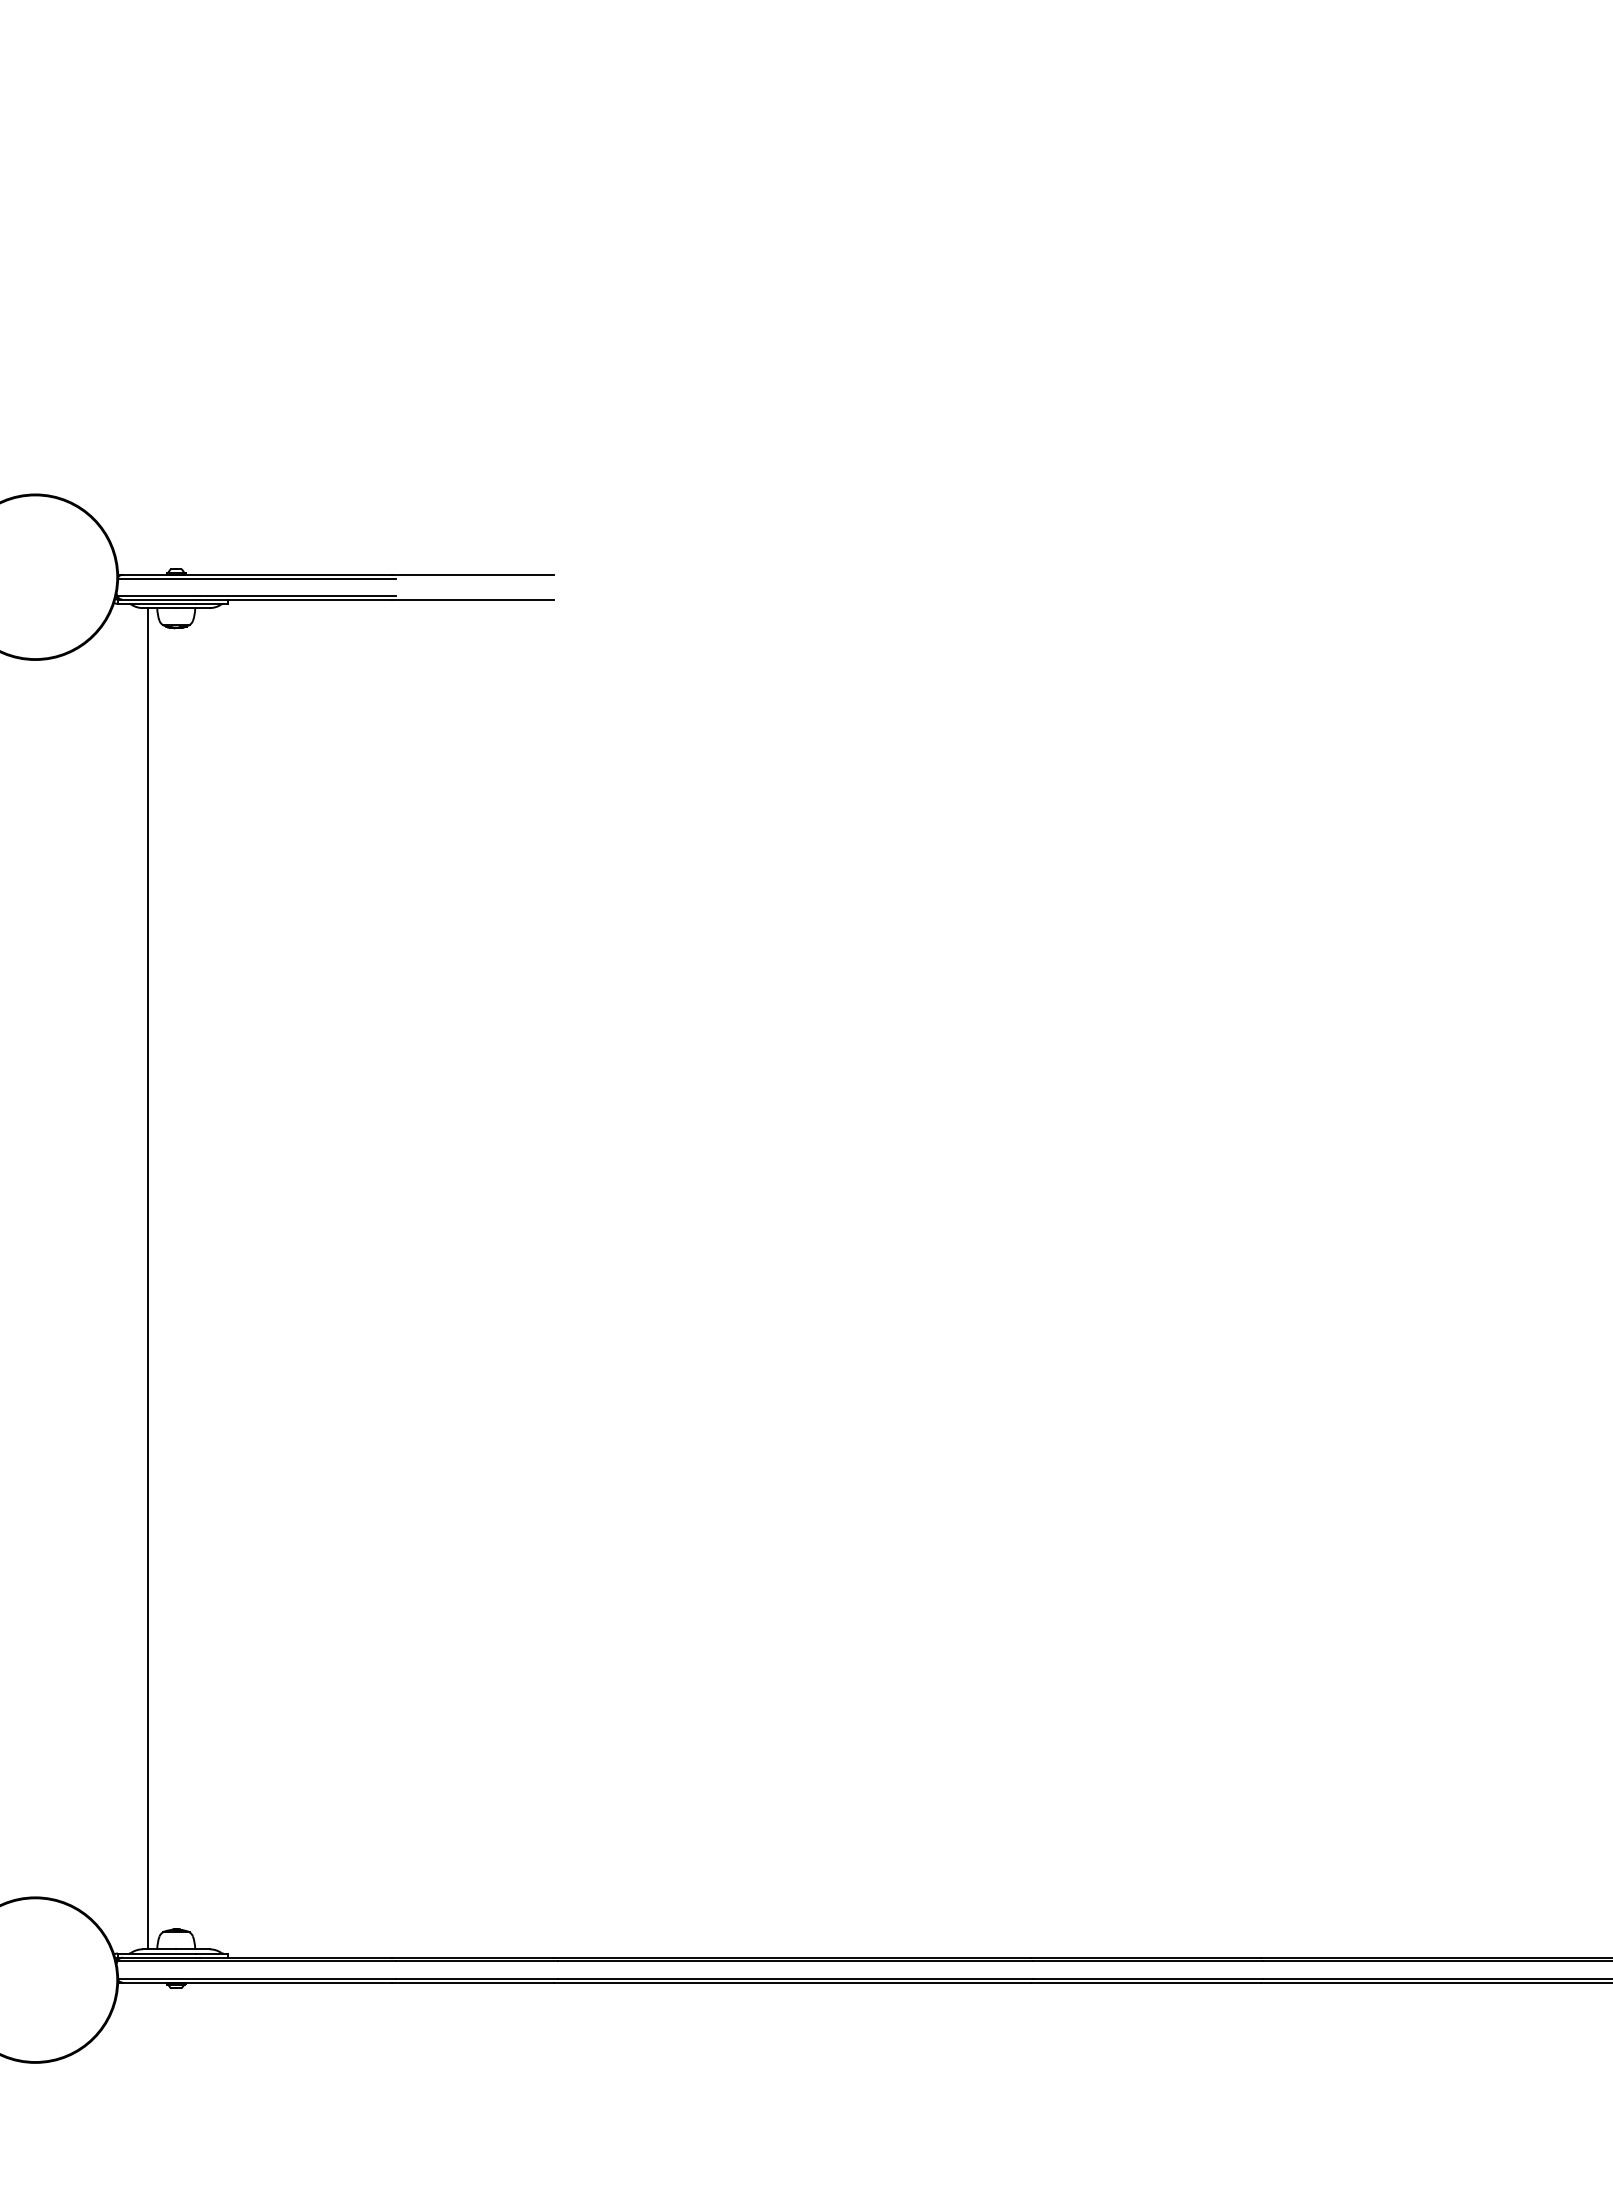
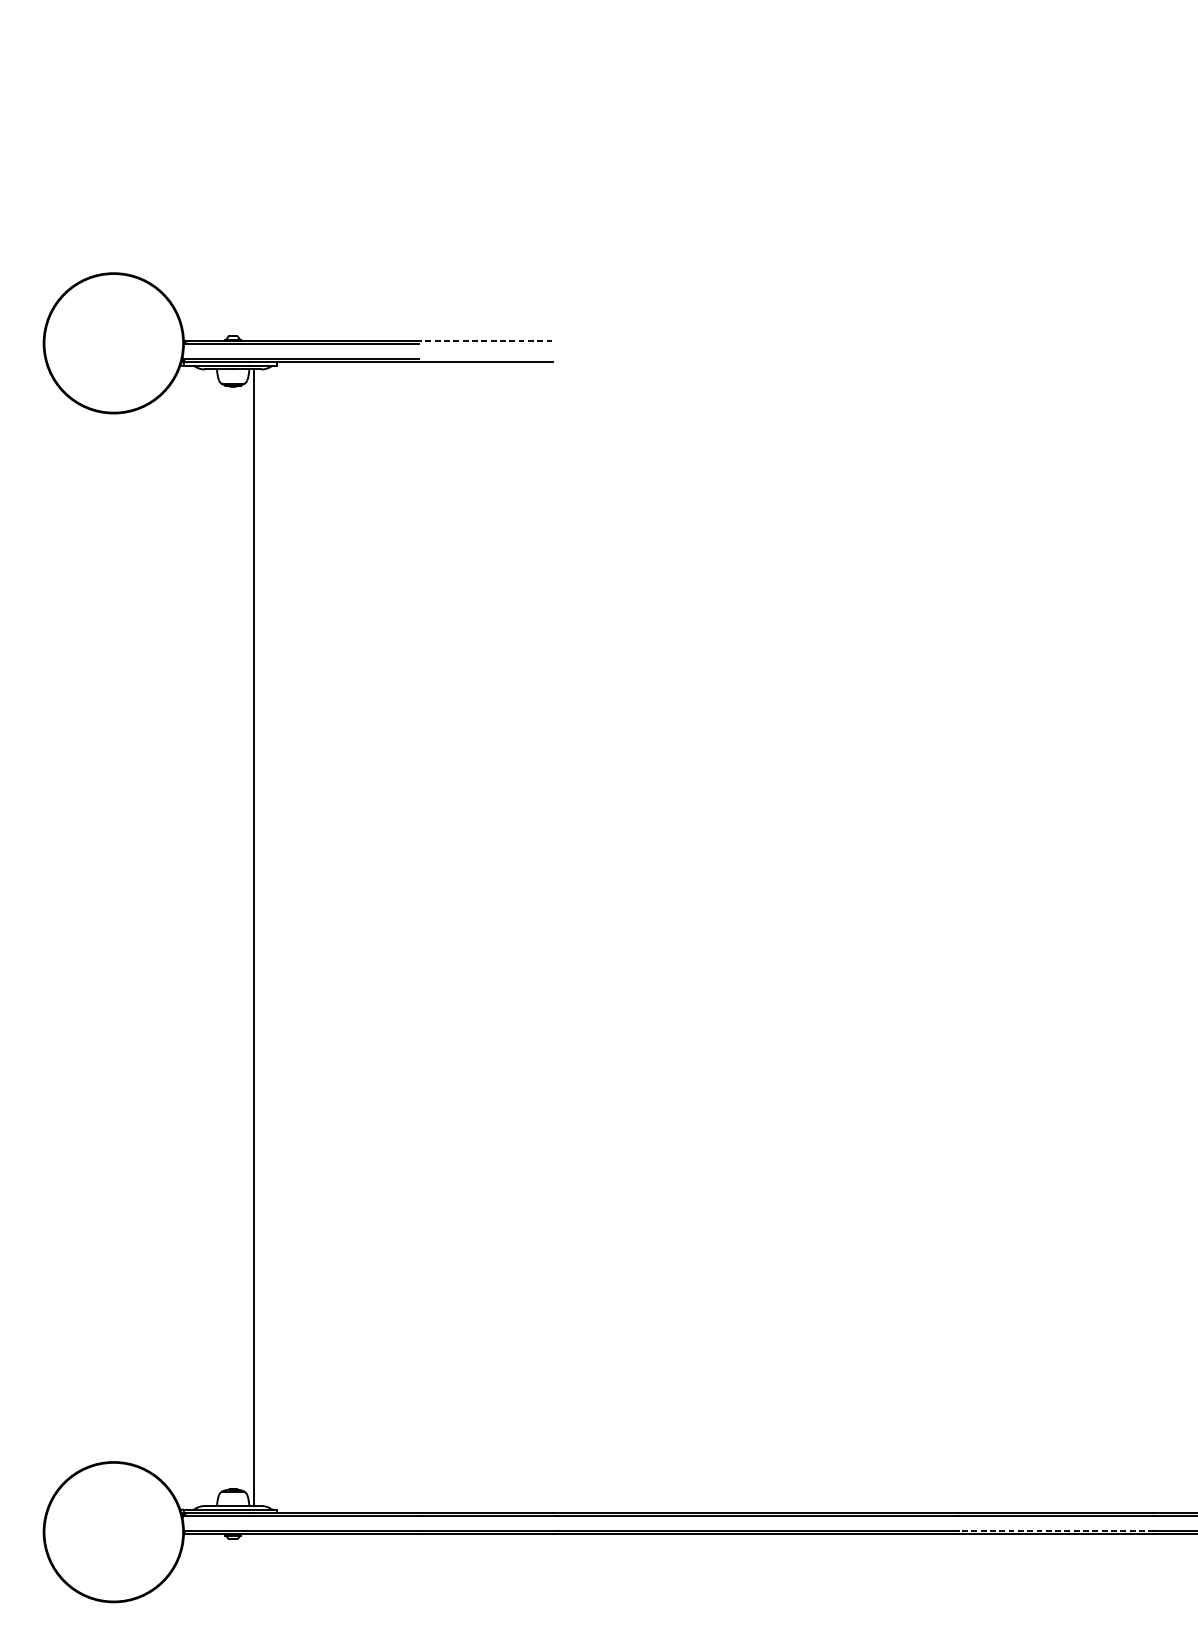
line: (472, 574) -> (484, 341), solid -> dashed
line: (148, 1278) -> (254, 937), moved
line: (1147, 1978) -> (1056, 1530), solid -> dashed

